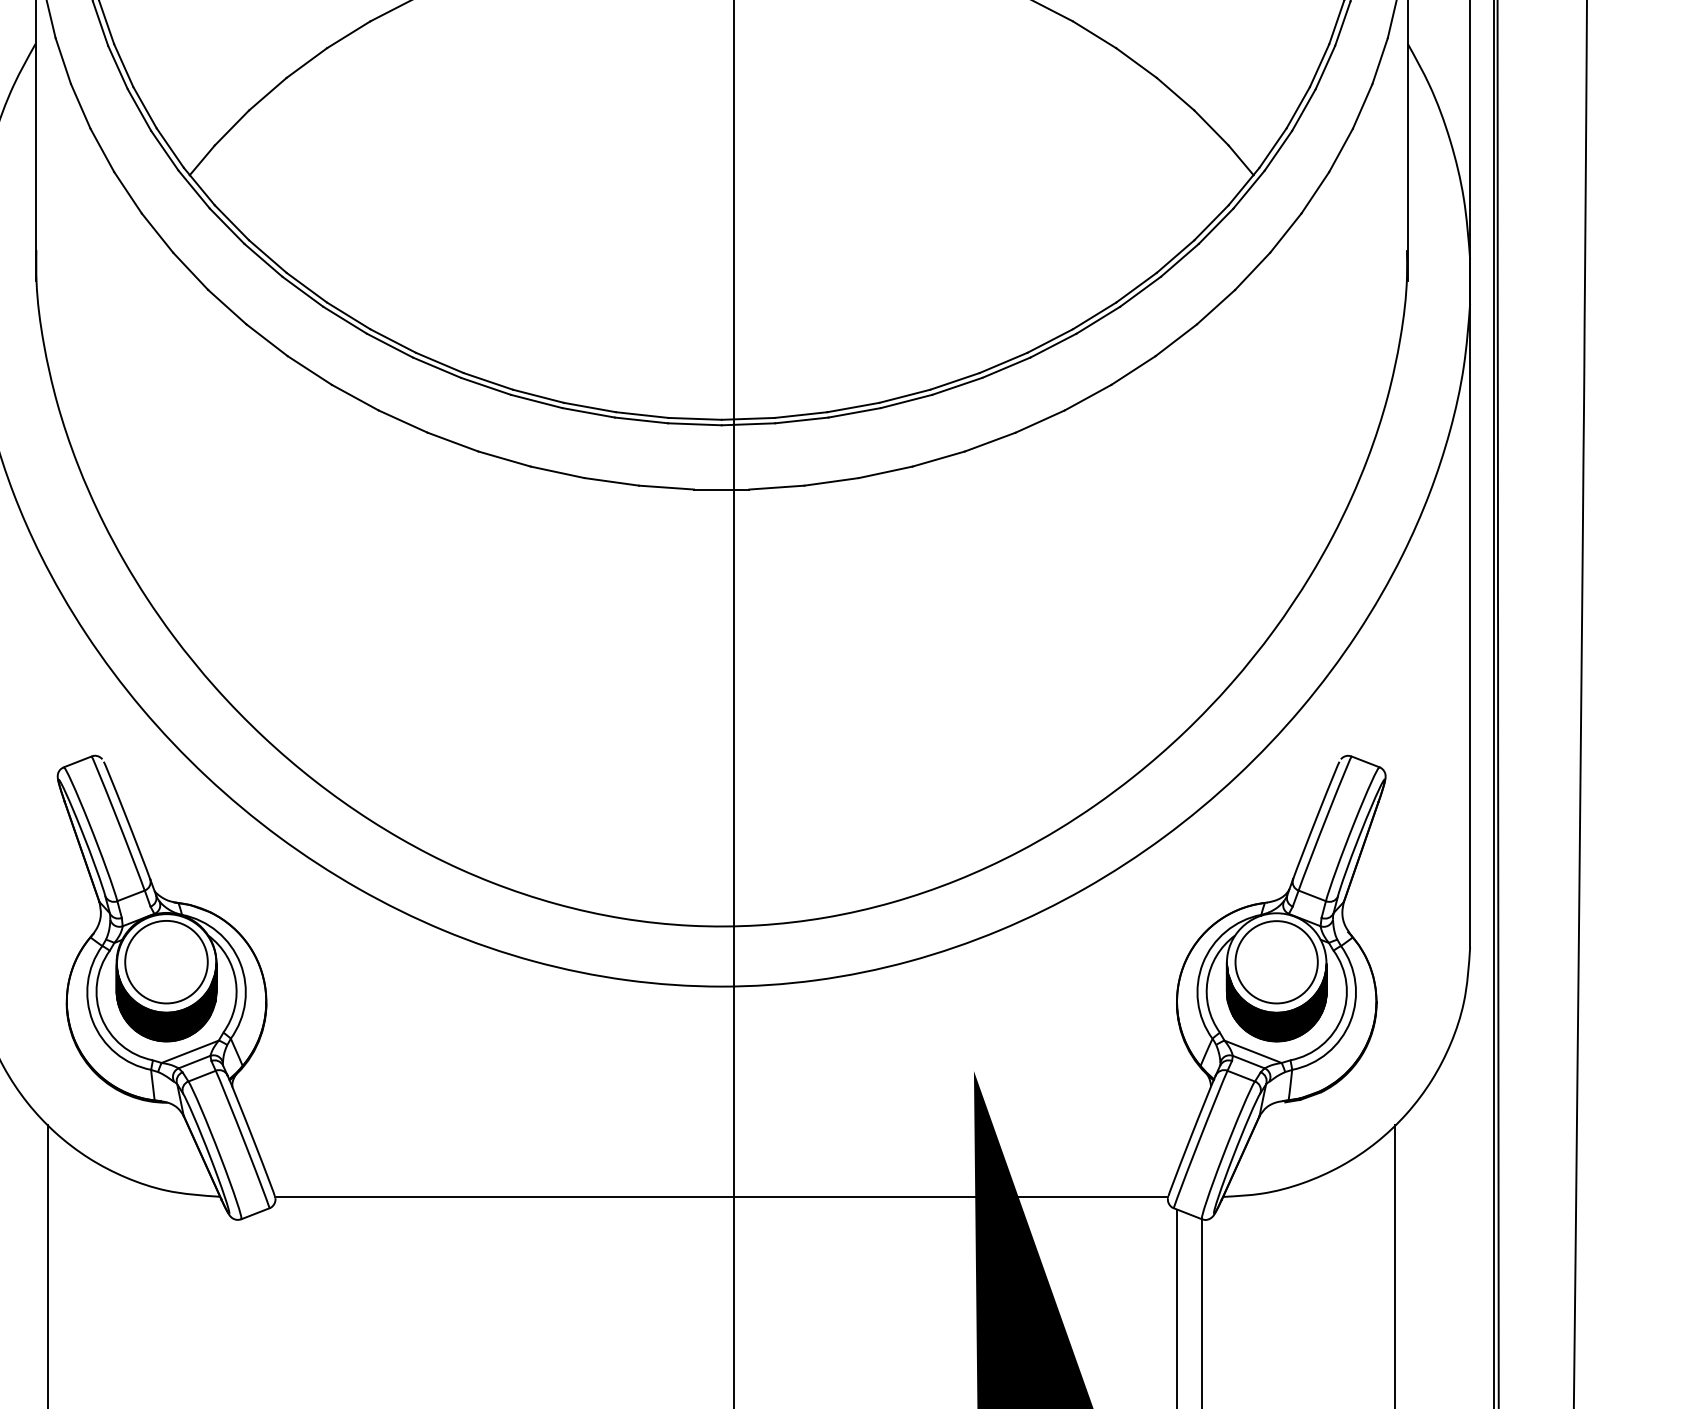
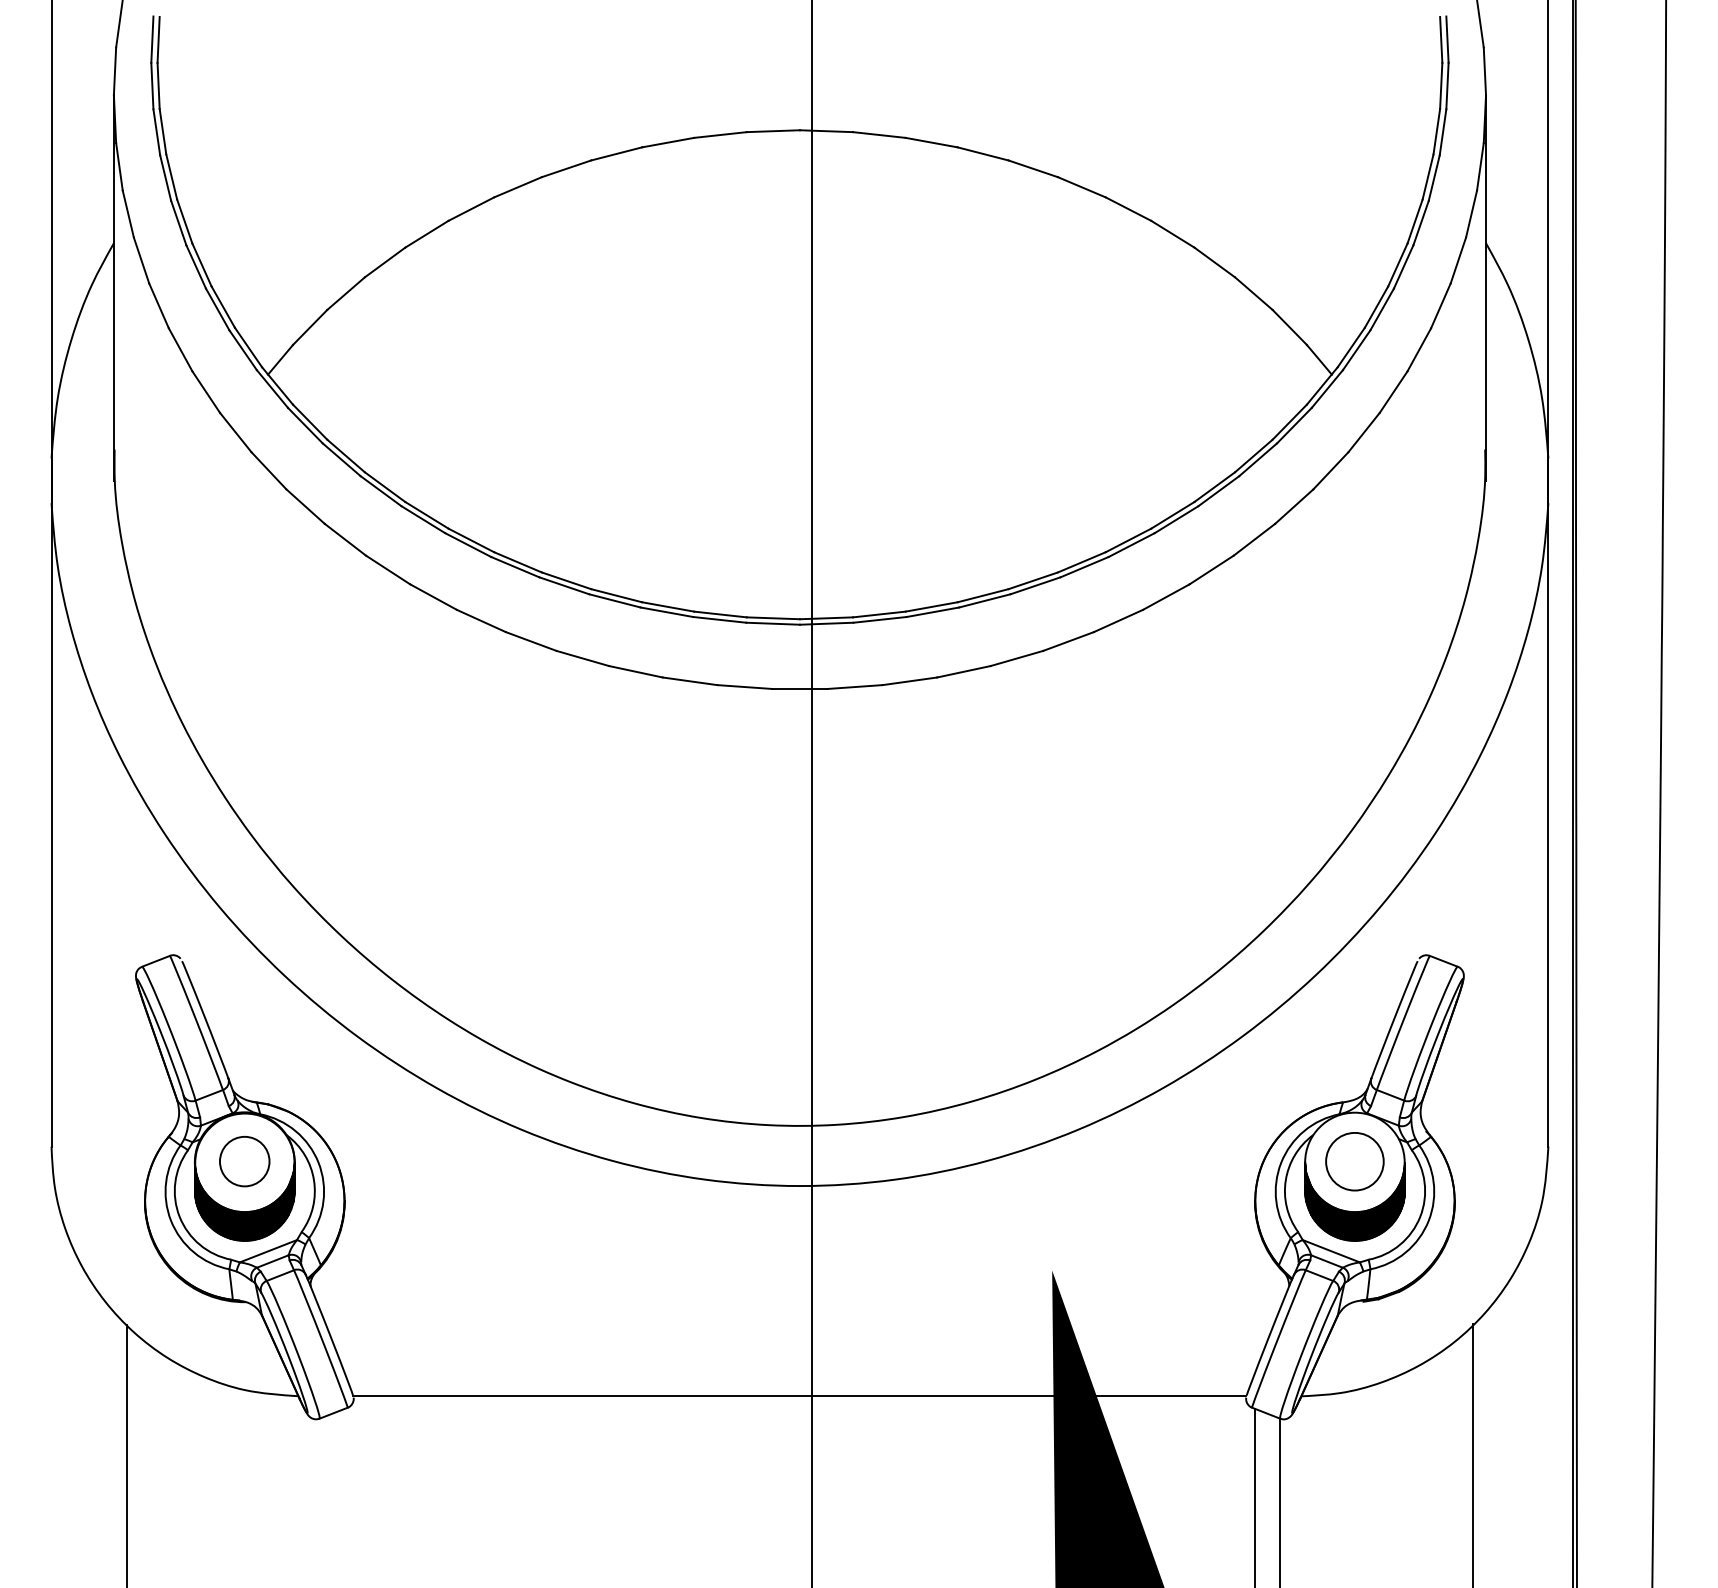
circle: (166, 962) -> (244, 1161), size x0.6
circle: (1276, 962) -> (1354, 1161), size x0.7

